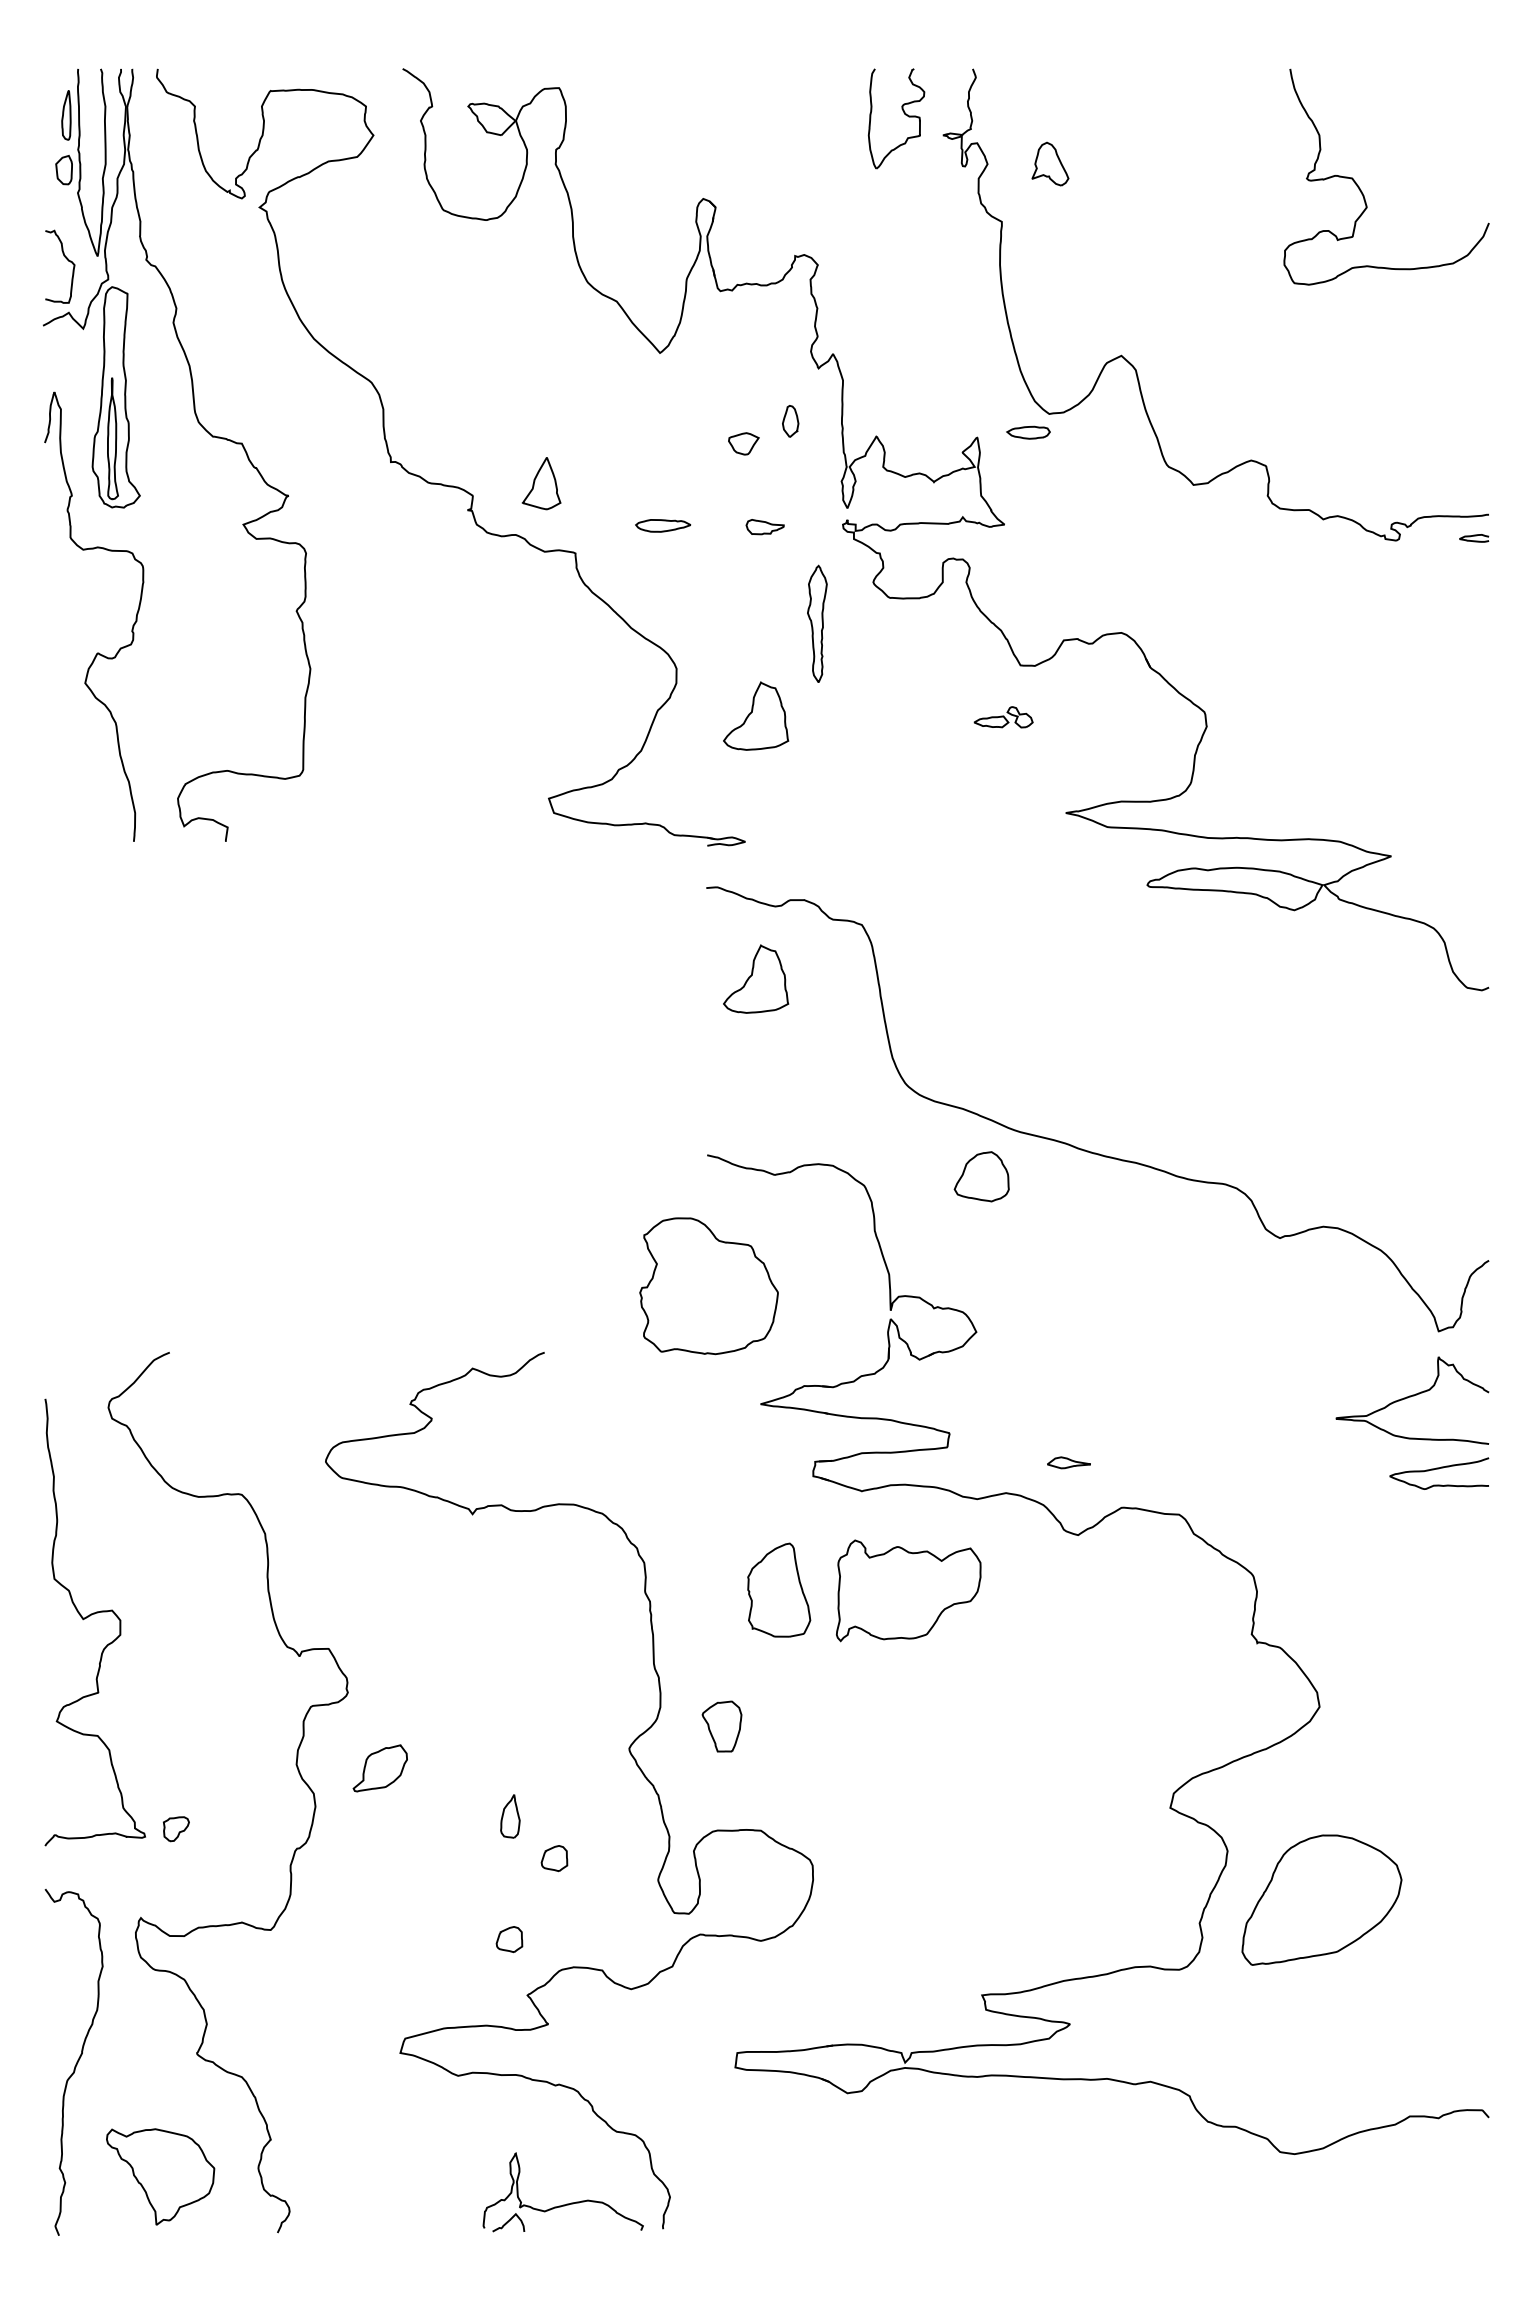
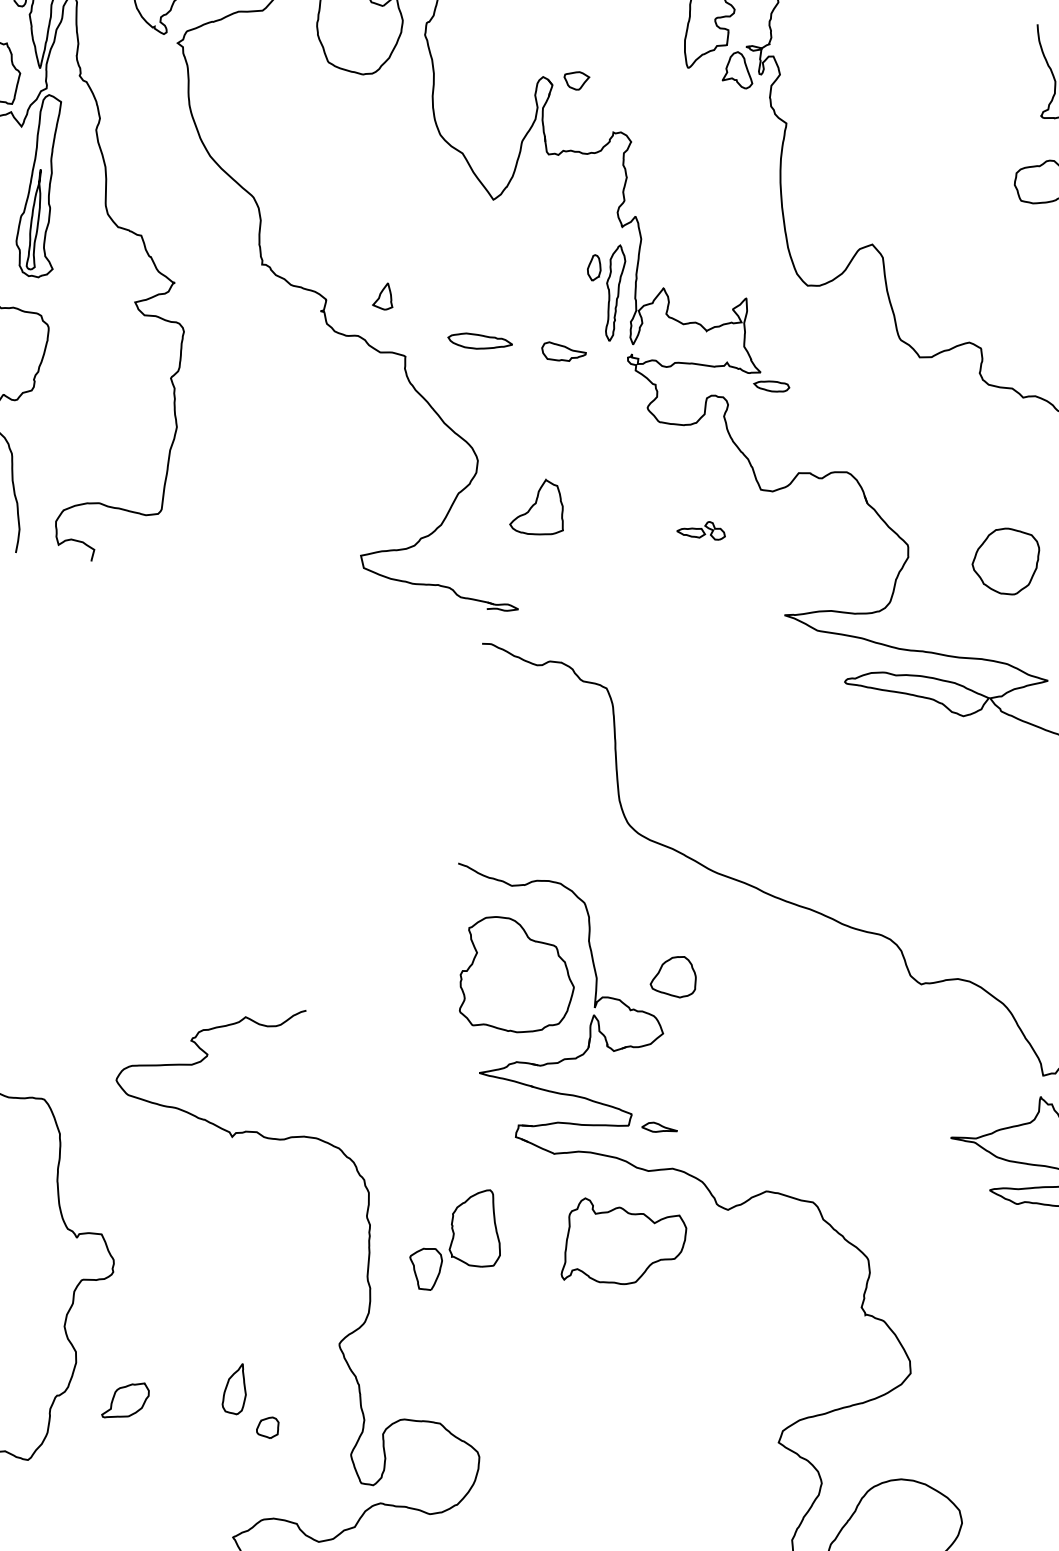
part: (1050, 163) -> (738, 69), moved
part: (1028, 432) -> (771, 386), moved
part: (743, 443) -> (576, 80), moved
part: (540, 483) -> (383, 295), size x0.62
part: (662, 525) -> (479, 341), size x1.43
part: (764, 526) -> (563, 351), size x1.43
part: (817, 623) -> (614, 292), moved
part: (1003, 717) -> (701, 529), moved
part: (1323, 718) -> (1005, 561), added
part: (756, 978) -> (515, 722), removed
part: (981, 1176) -> (673, 976), moved
part: (708, 1286) -> (517, 976), moved
part: (1068, 1462) -> (659, 1127), moved
part: (908, 1590) -> (624, 1244), moved
part: (721, 1726) -> (424, 1268), moved
part: (379, 1768) -> (125, 1400), moved
part: (510, 1816) -> (235, 1388), size x1.43
part: (509, 1939) -> (223, 1489), removed

